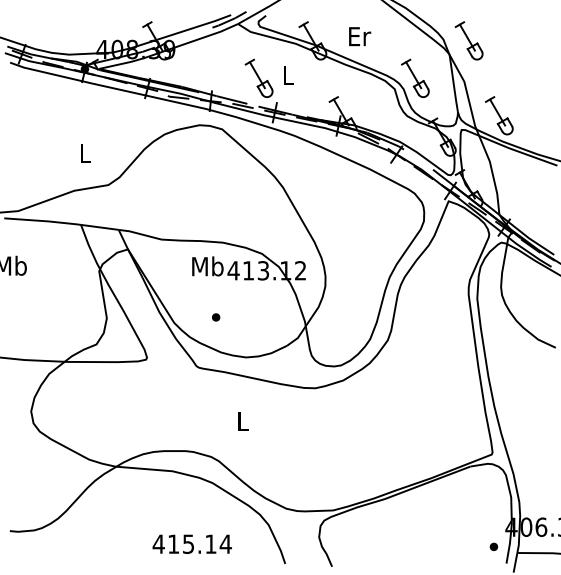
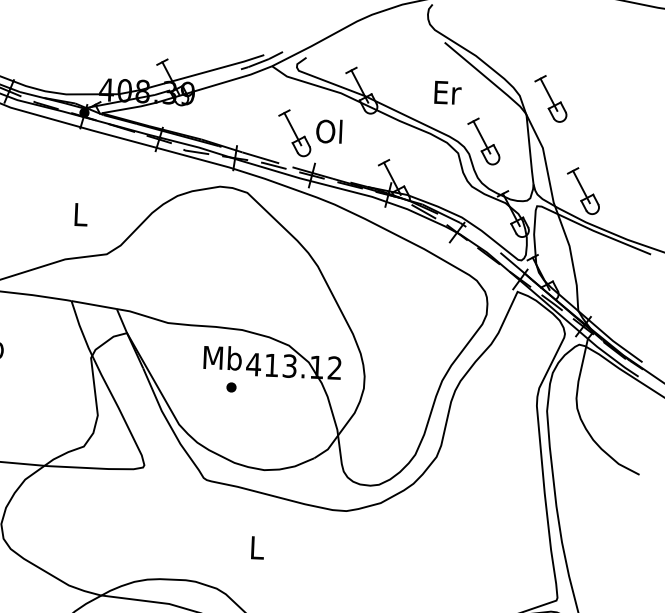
text: (360, 36) -> (448, 92), moved
text: (287, 75) -> (329, 131), L -> Ol
part: (216, 317) -> (231, 387), moved

